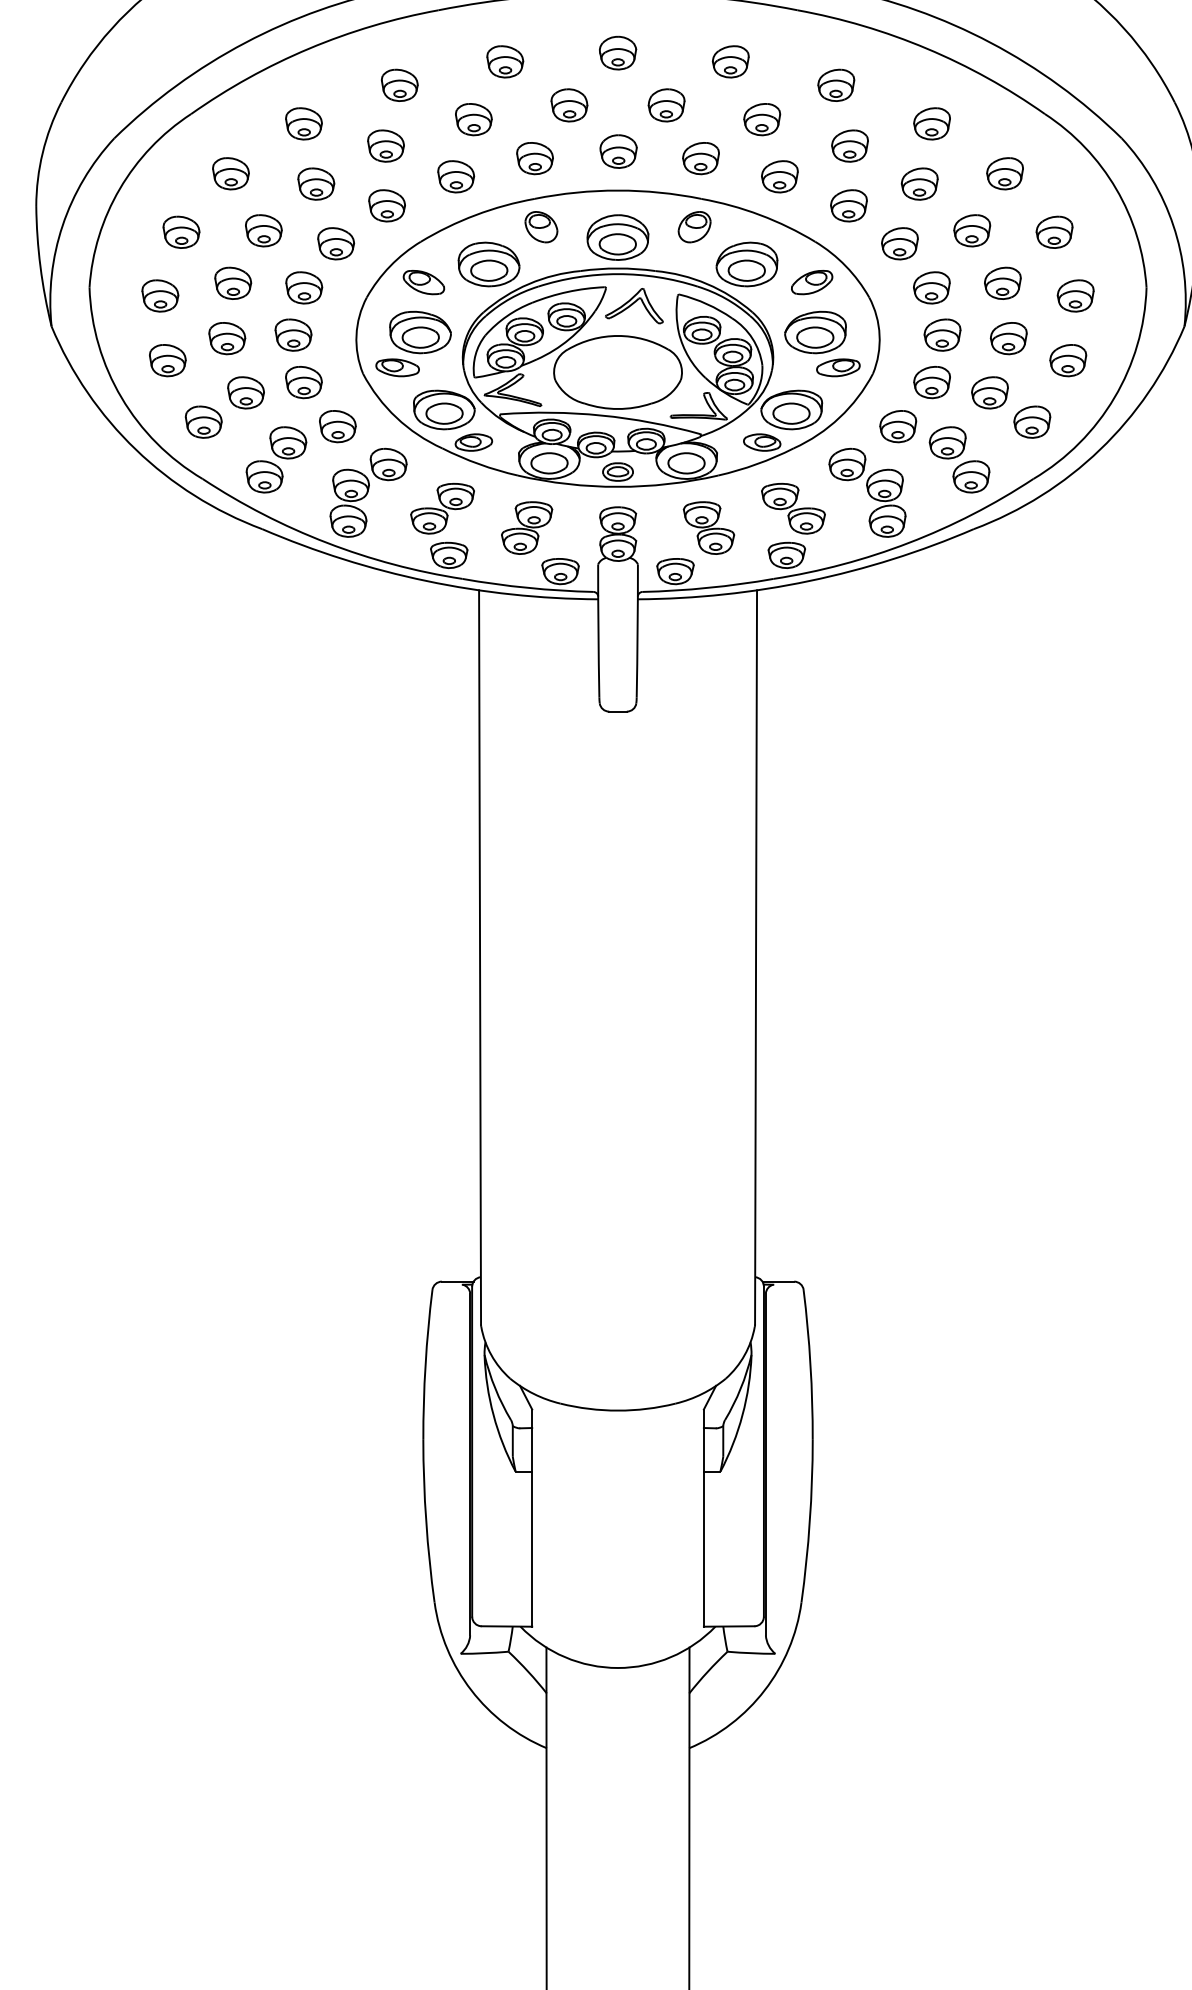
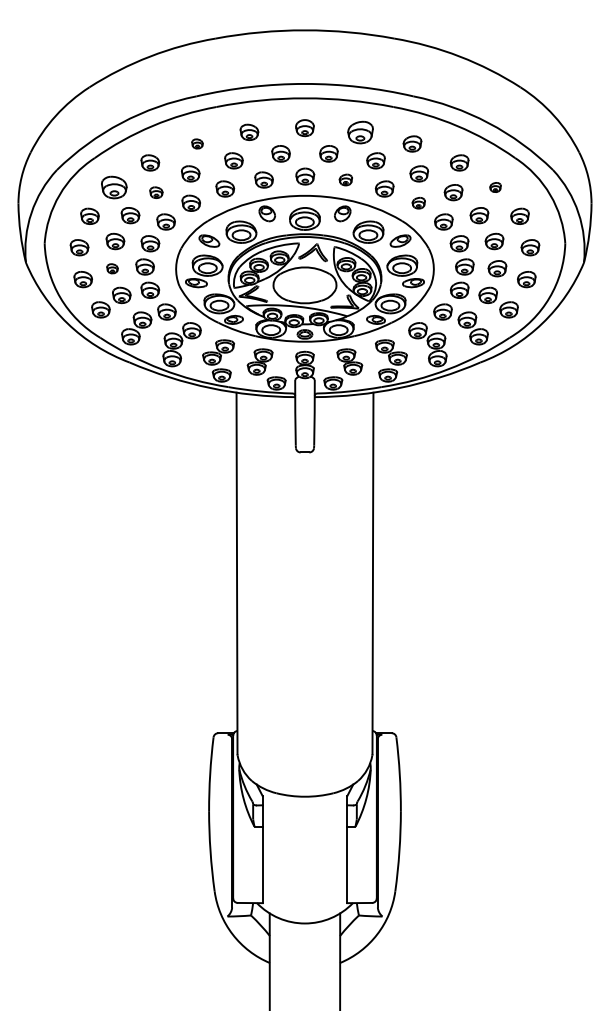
part: (730, 59) -> (360, 131), size x1.4
part: (399, 84) -> (197, 143), size x0.6
part: (700, 157) -> (345, 179), size x0.7
part: (231, 173) -> (114, 187), size x1.4
part: (1004, 173) -> (495, 187), size x0.6
part: (316, 183) -> (156, 192), size x0.7
part: (848, 204) -> (418, 202), size x0.7
part: (227, 338) -> (112, 268), size x0.6

